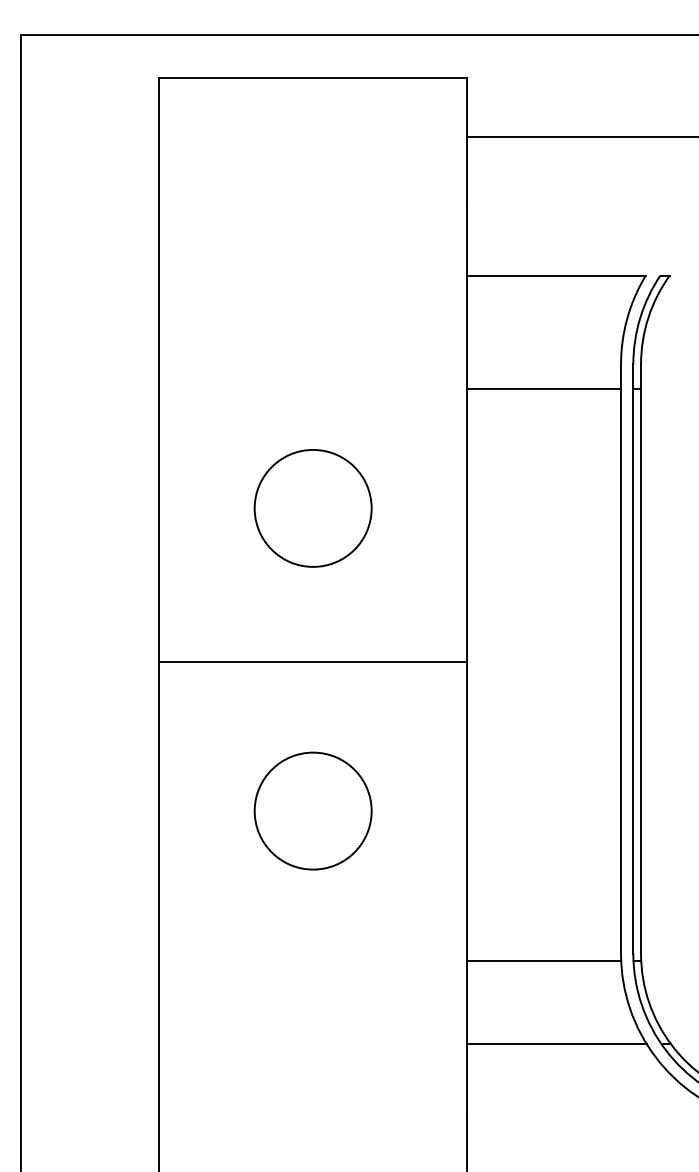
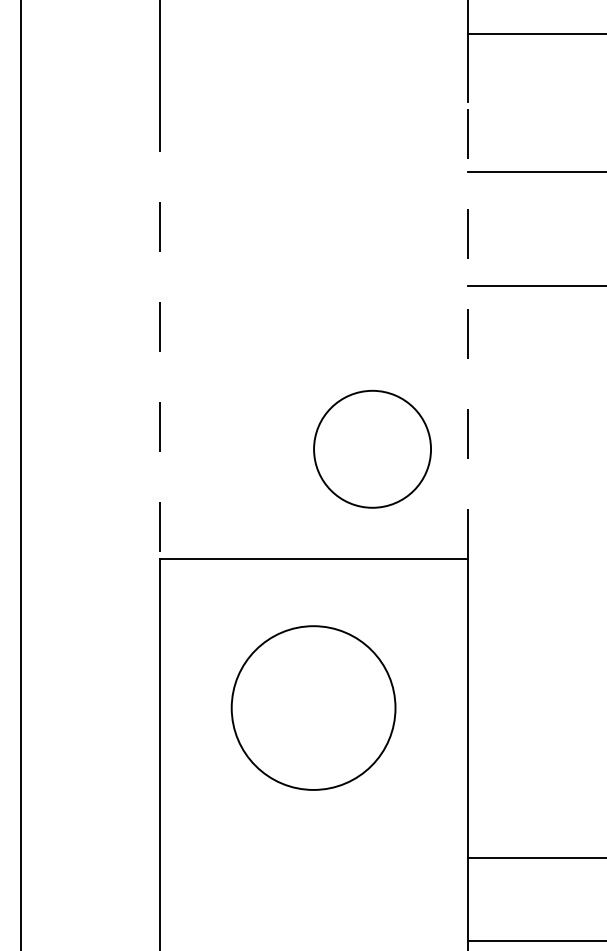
line: (159, 433) -> (159, 330), solid -> dashed
line: (467, 433) -> (467, 330), solid -> dashed
circle: (312, 508) -> (371, 449), moved
circle: (312, 810) -> (312, 707), size x1.4

